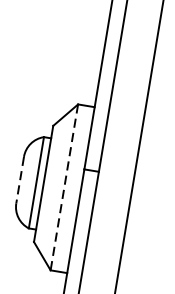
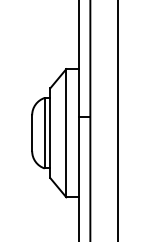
line: (20, 180) -> (32, 133), dashed -> solid
line: (64, 187) -> (66, 133), dashed -> solid

